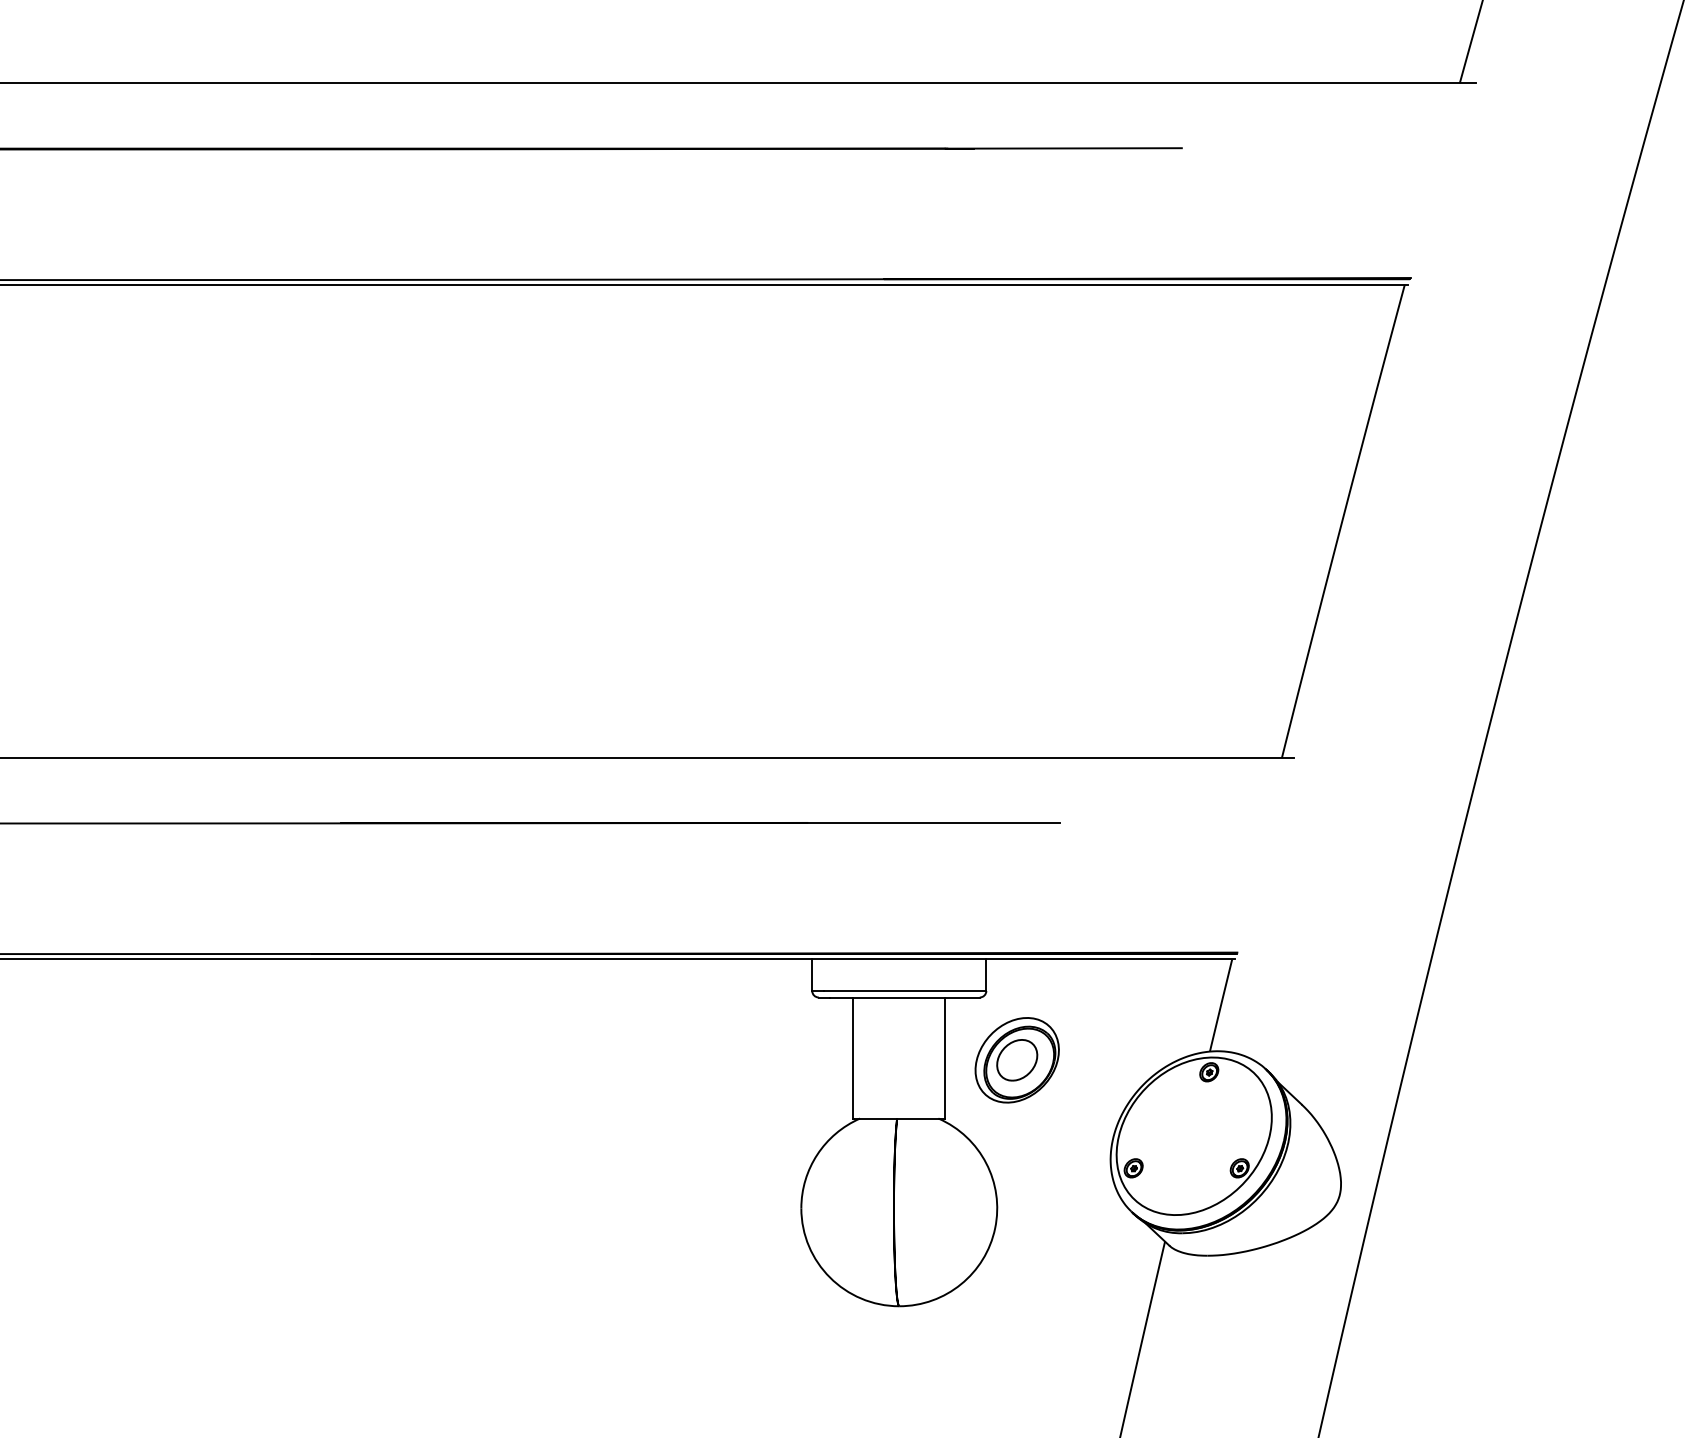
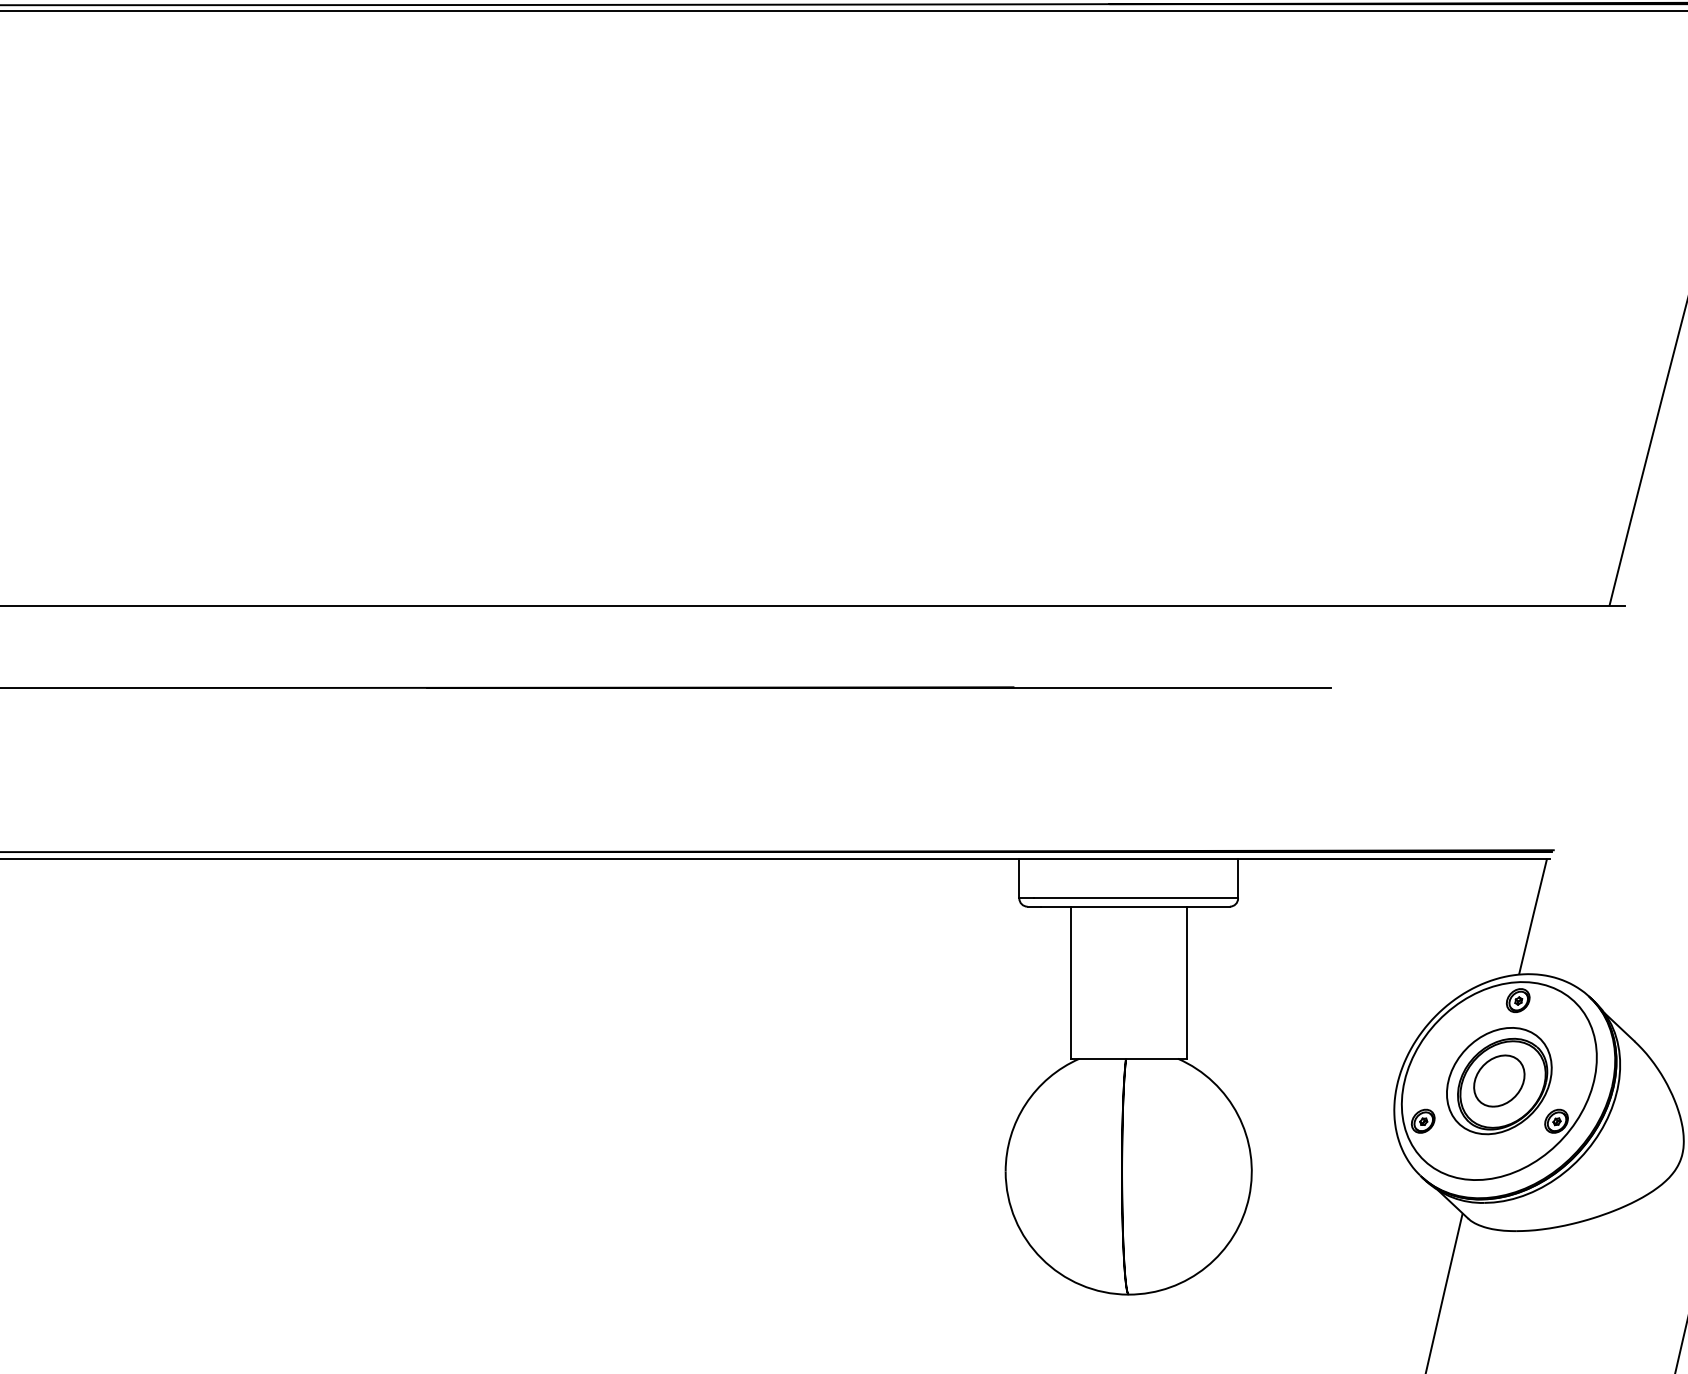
part: (1016, 1060) -> (1498, 1081), moved

